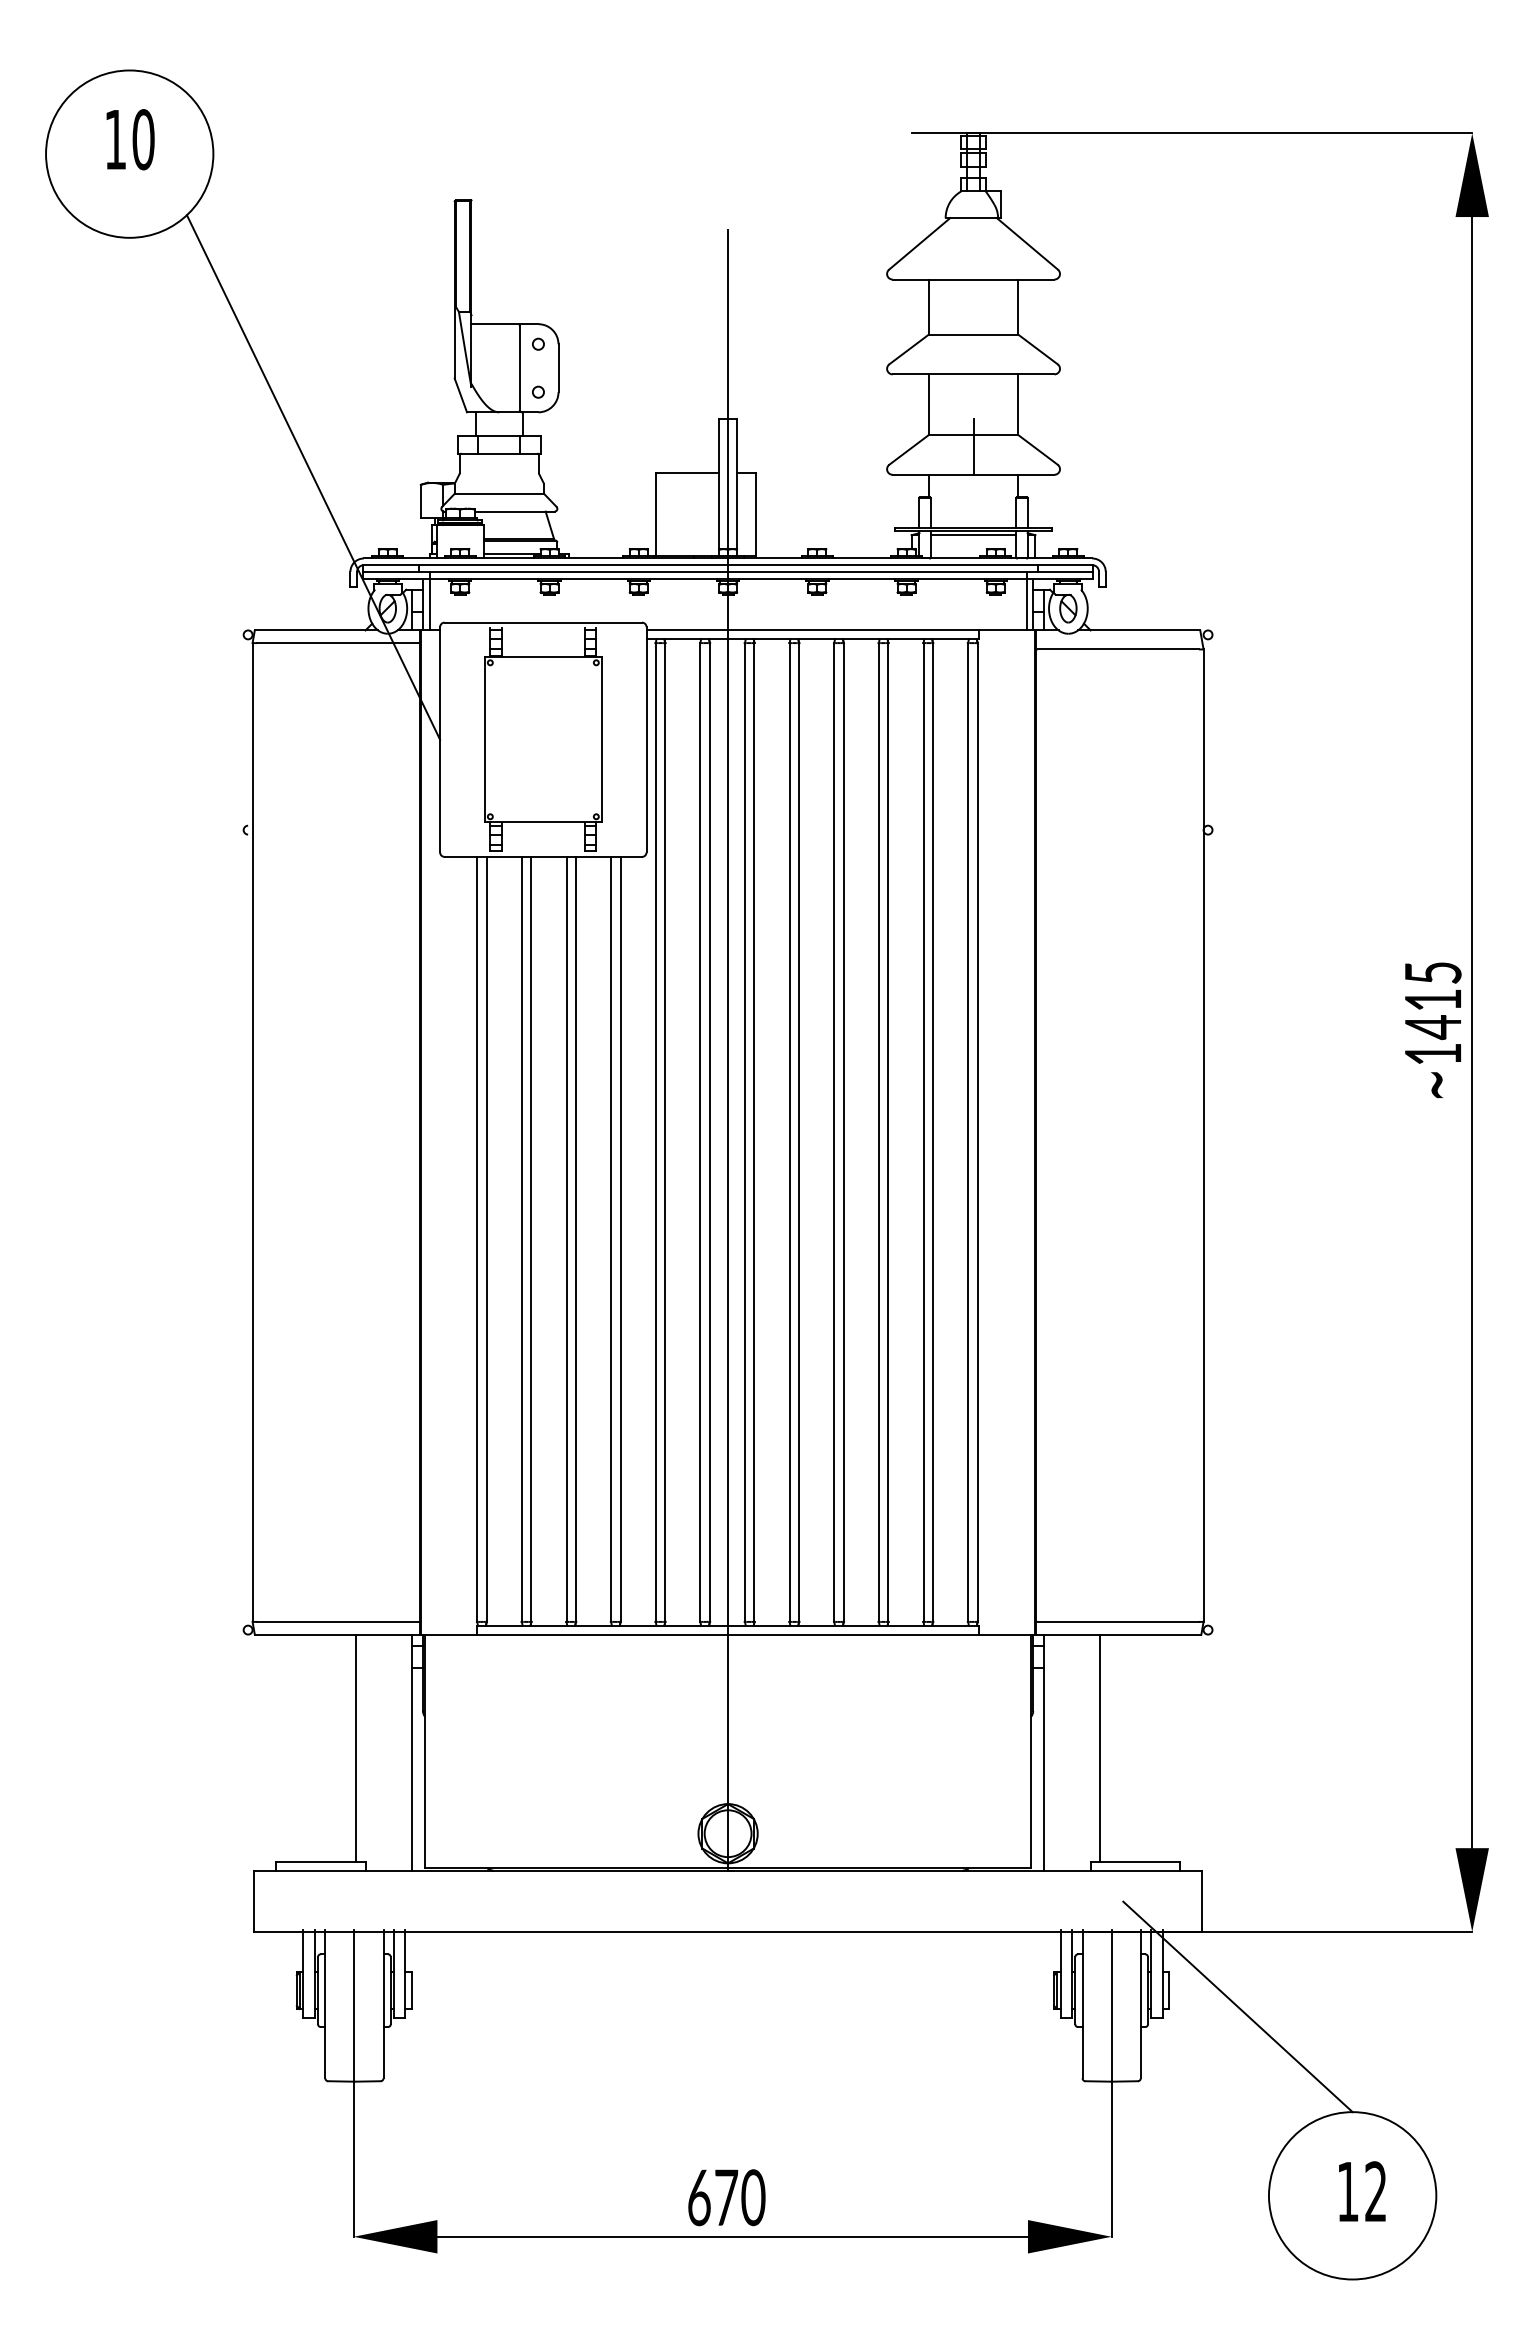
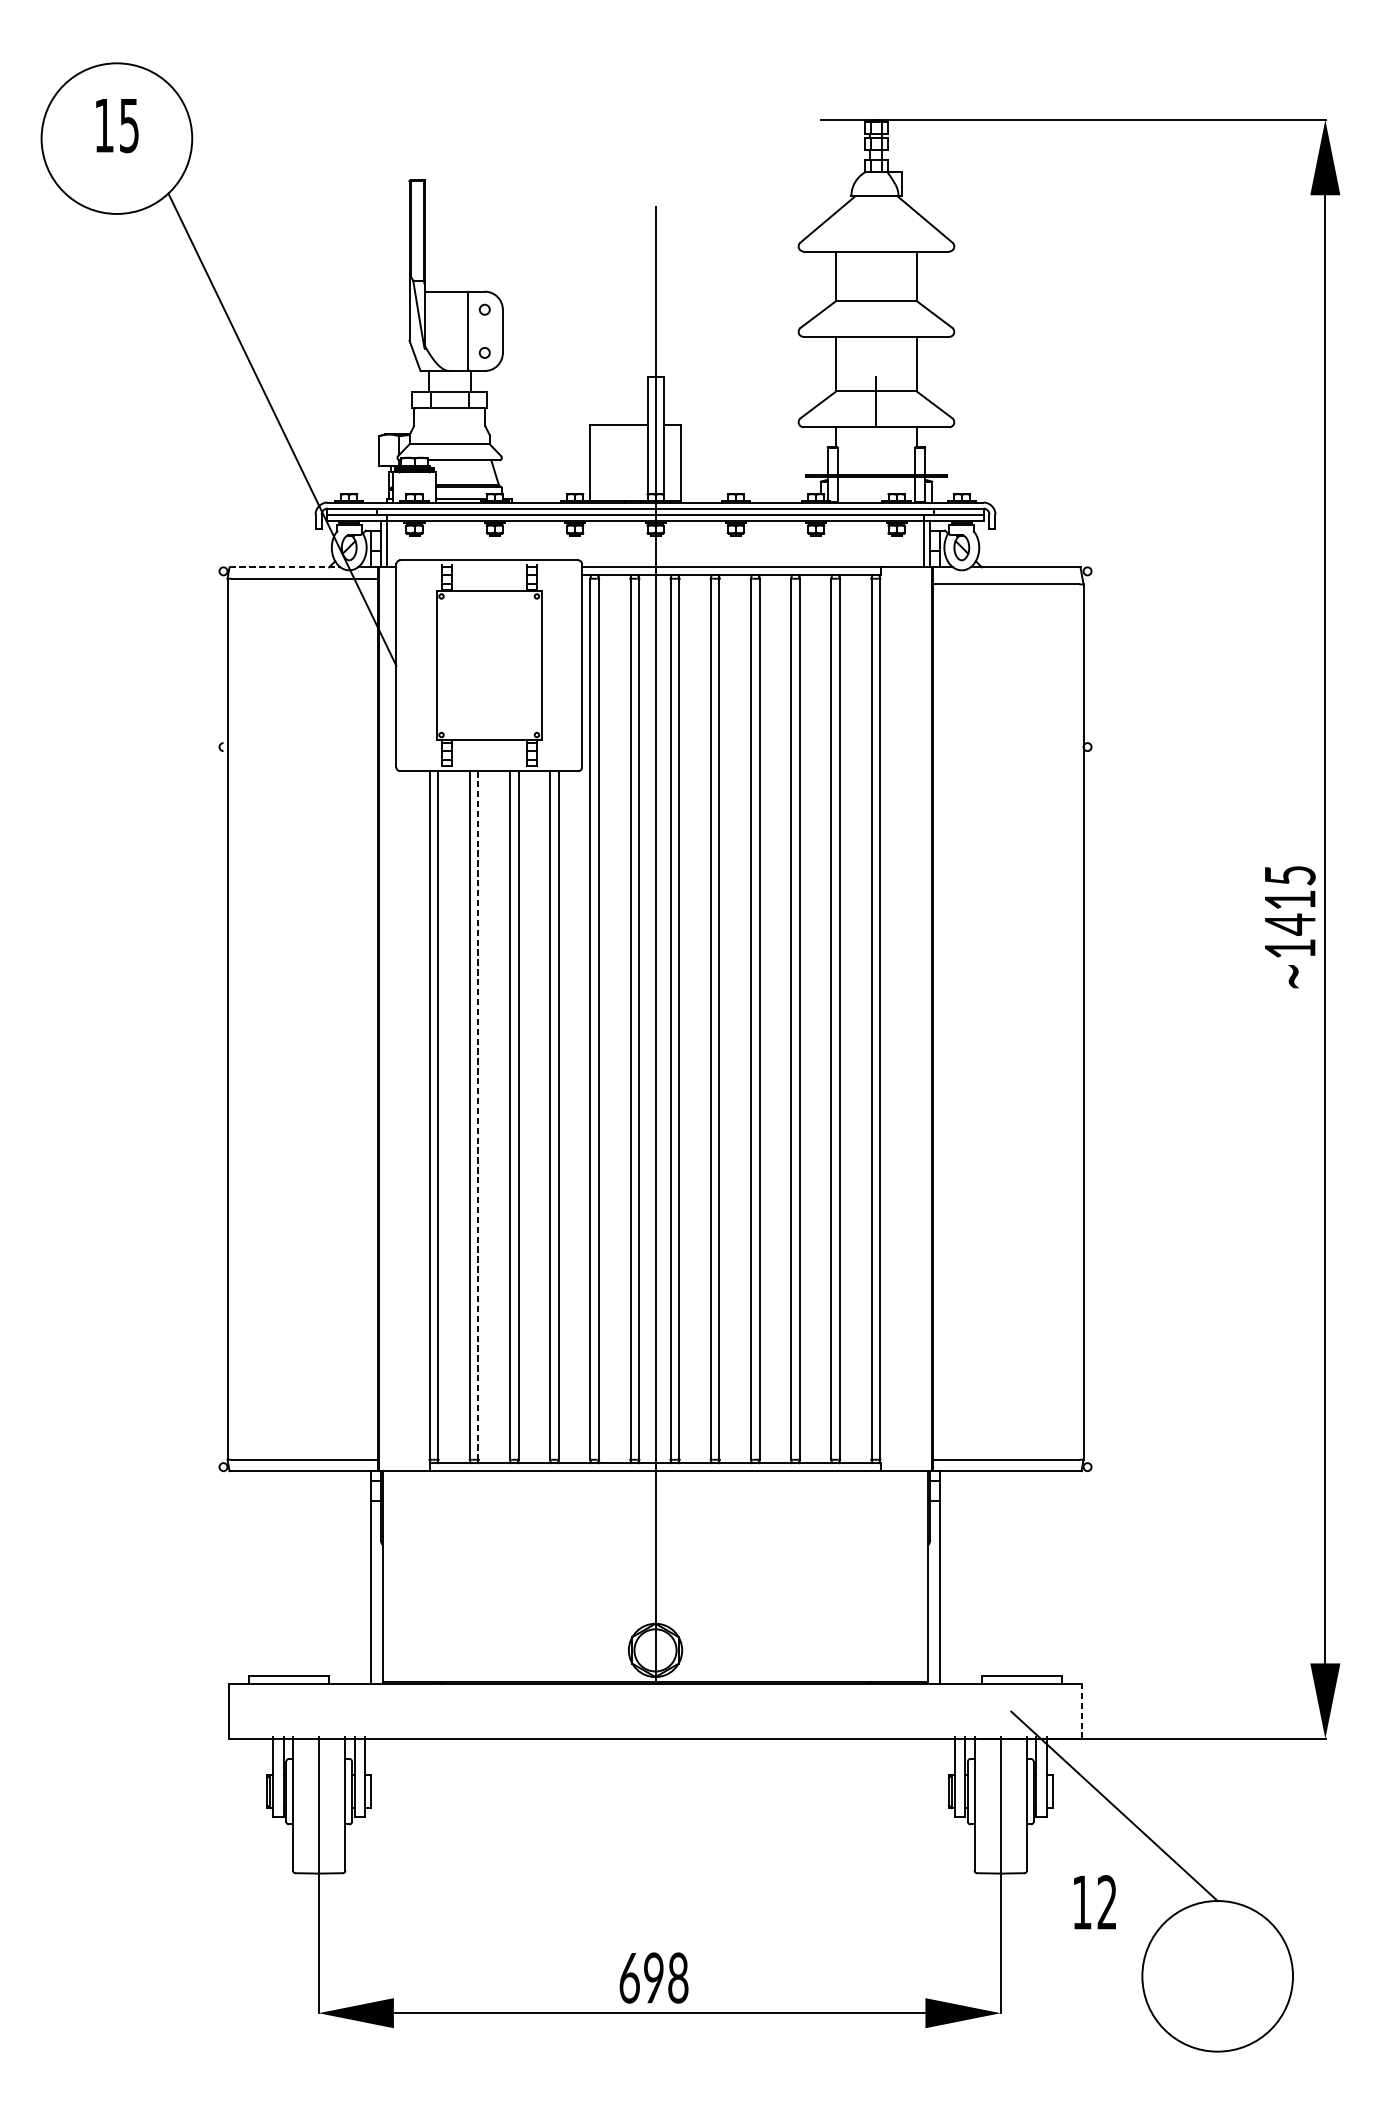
text: (143, 139) -> (129, 125), 10 -> 15
line: (973, 535) -> (876, 481), removed
line: (316, 630) -> (285, 567), solid -> dashed
line: (531, 1239) -> (478, 1115), solid -> dashed
line: (356, 1747) -> (321, 1572), removed
line: (1100, 1747) -> (990, 1572), removed
line: (1202, 1901) -> (1082, 1711), solid -> dashed
text: (1362, 2191) -> (1095, 1902), moved
text: (740, 2197) -> (666, 1977), 670 -> 698

